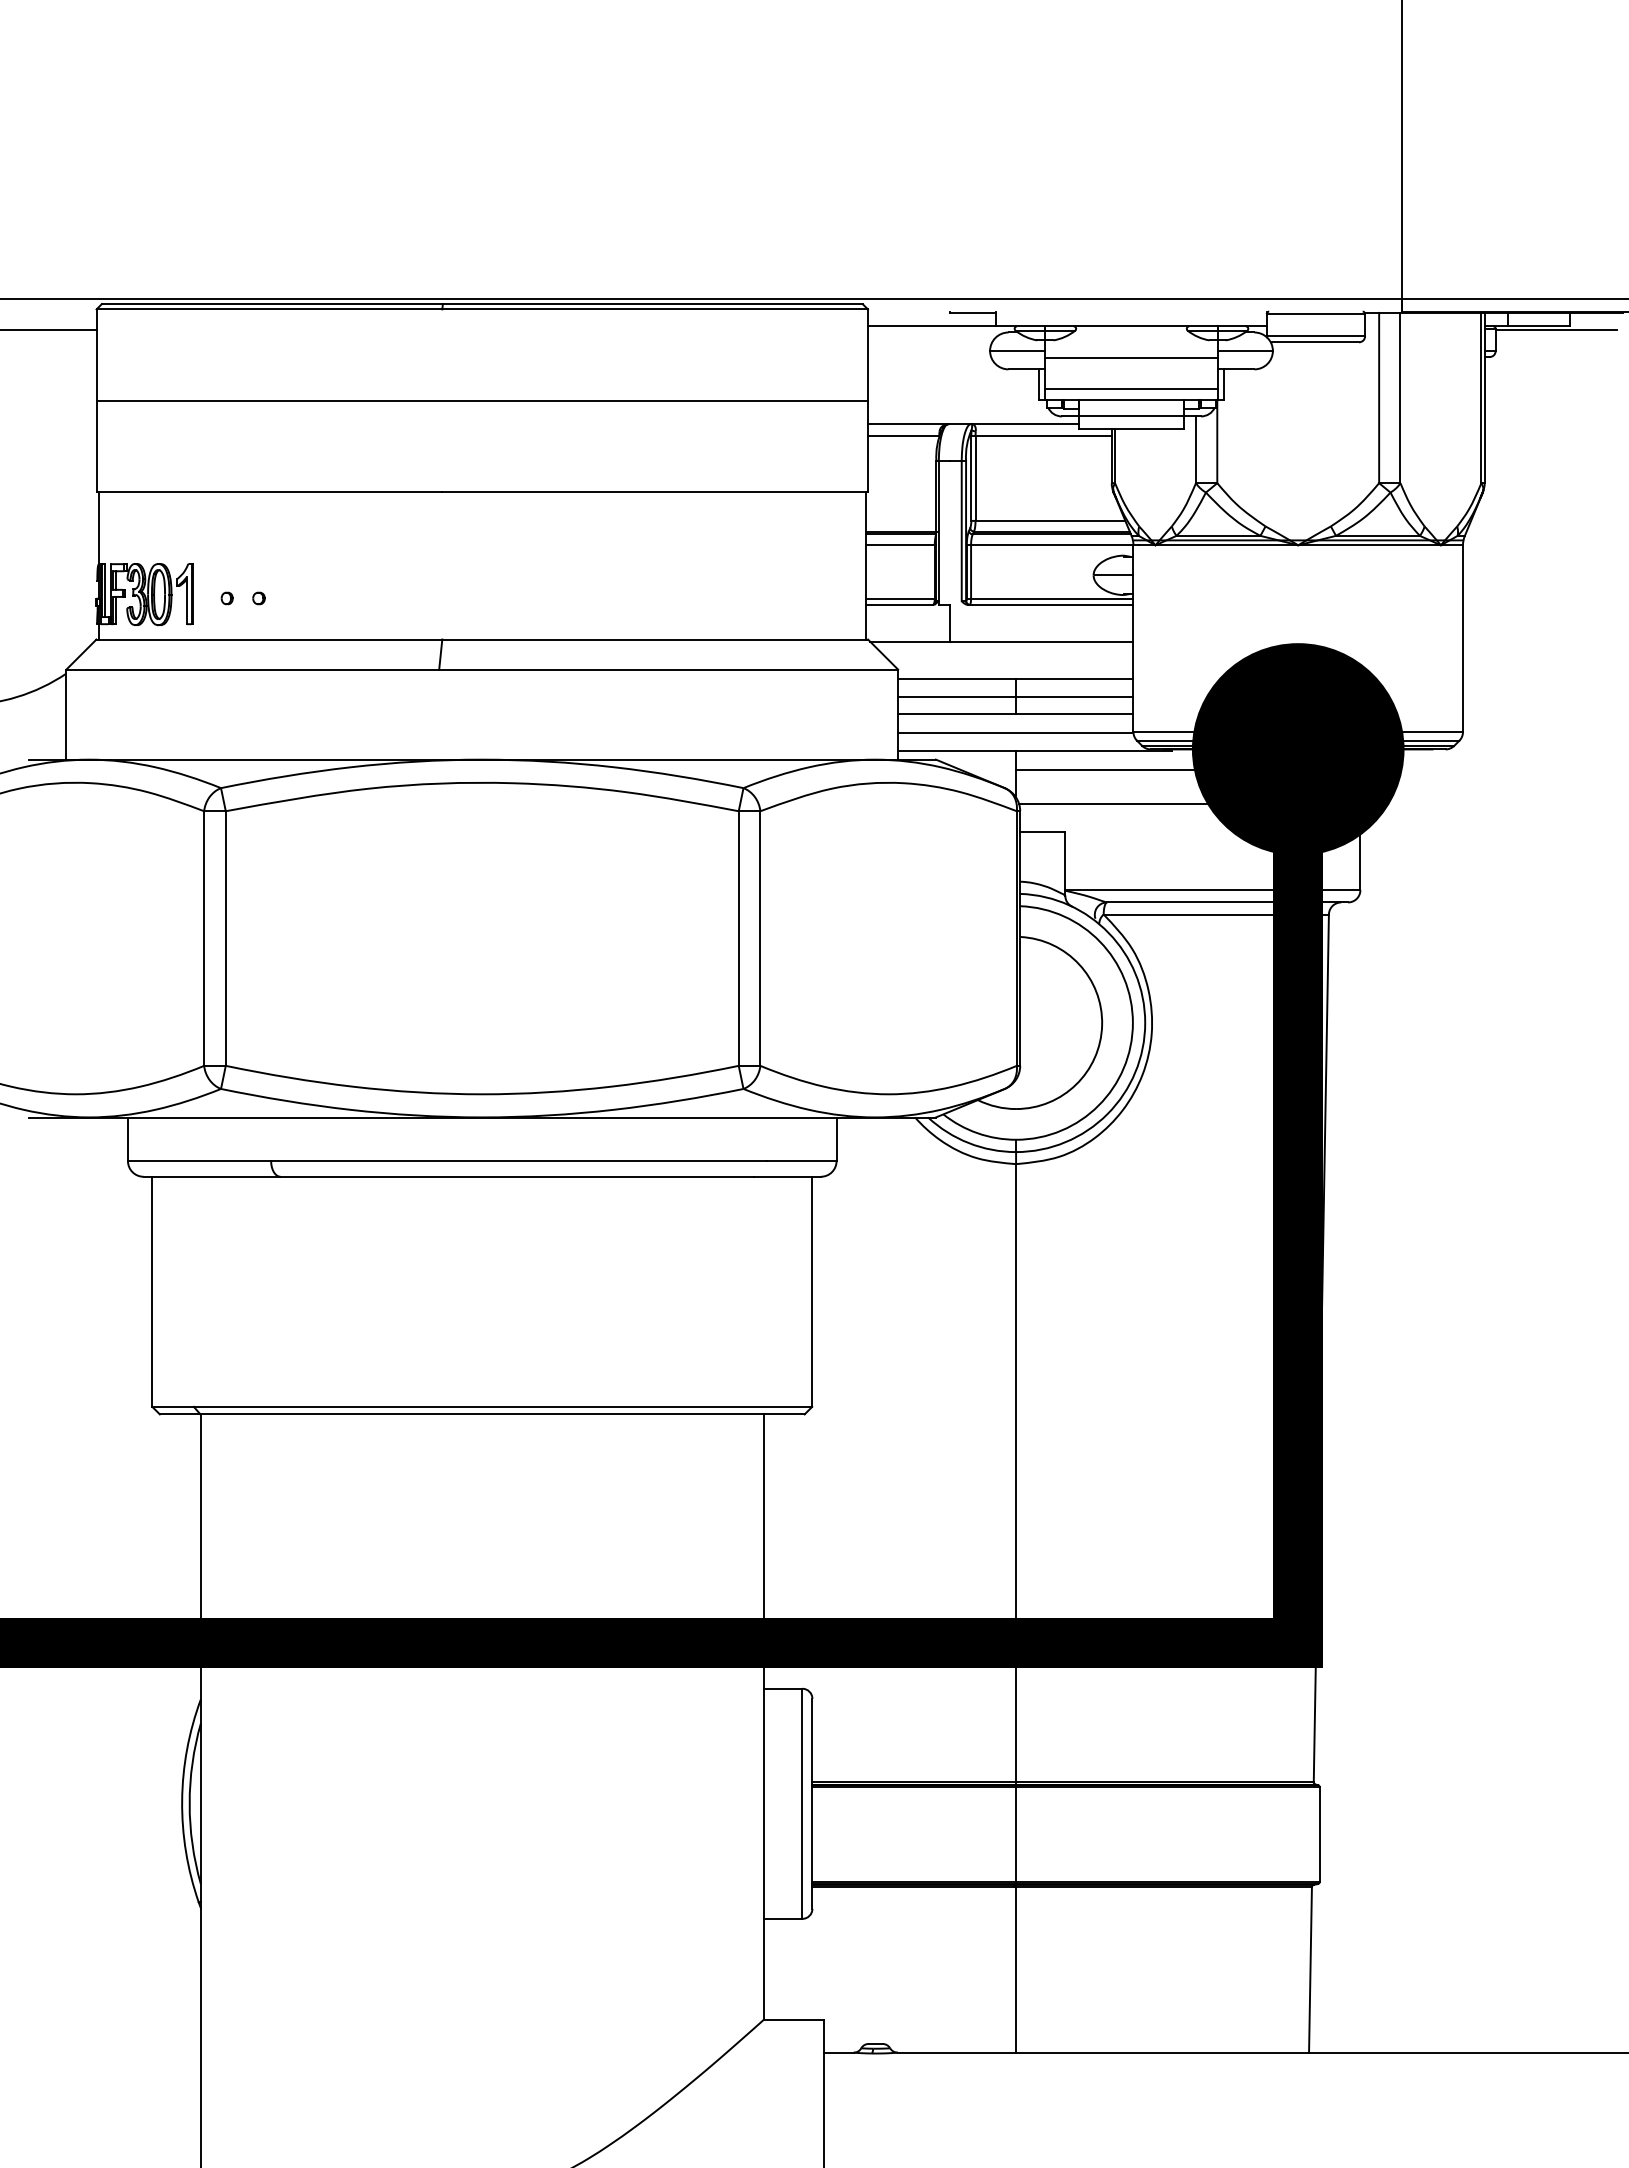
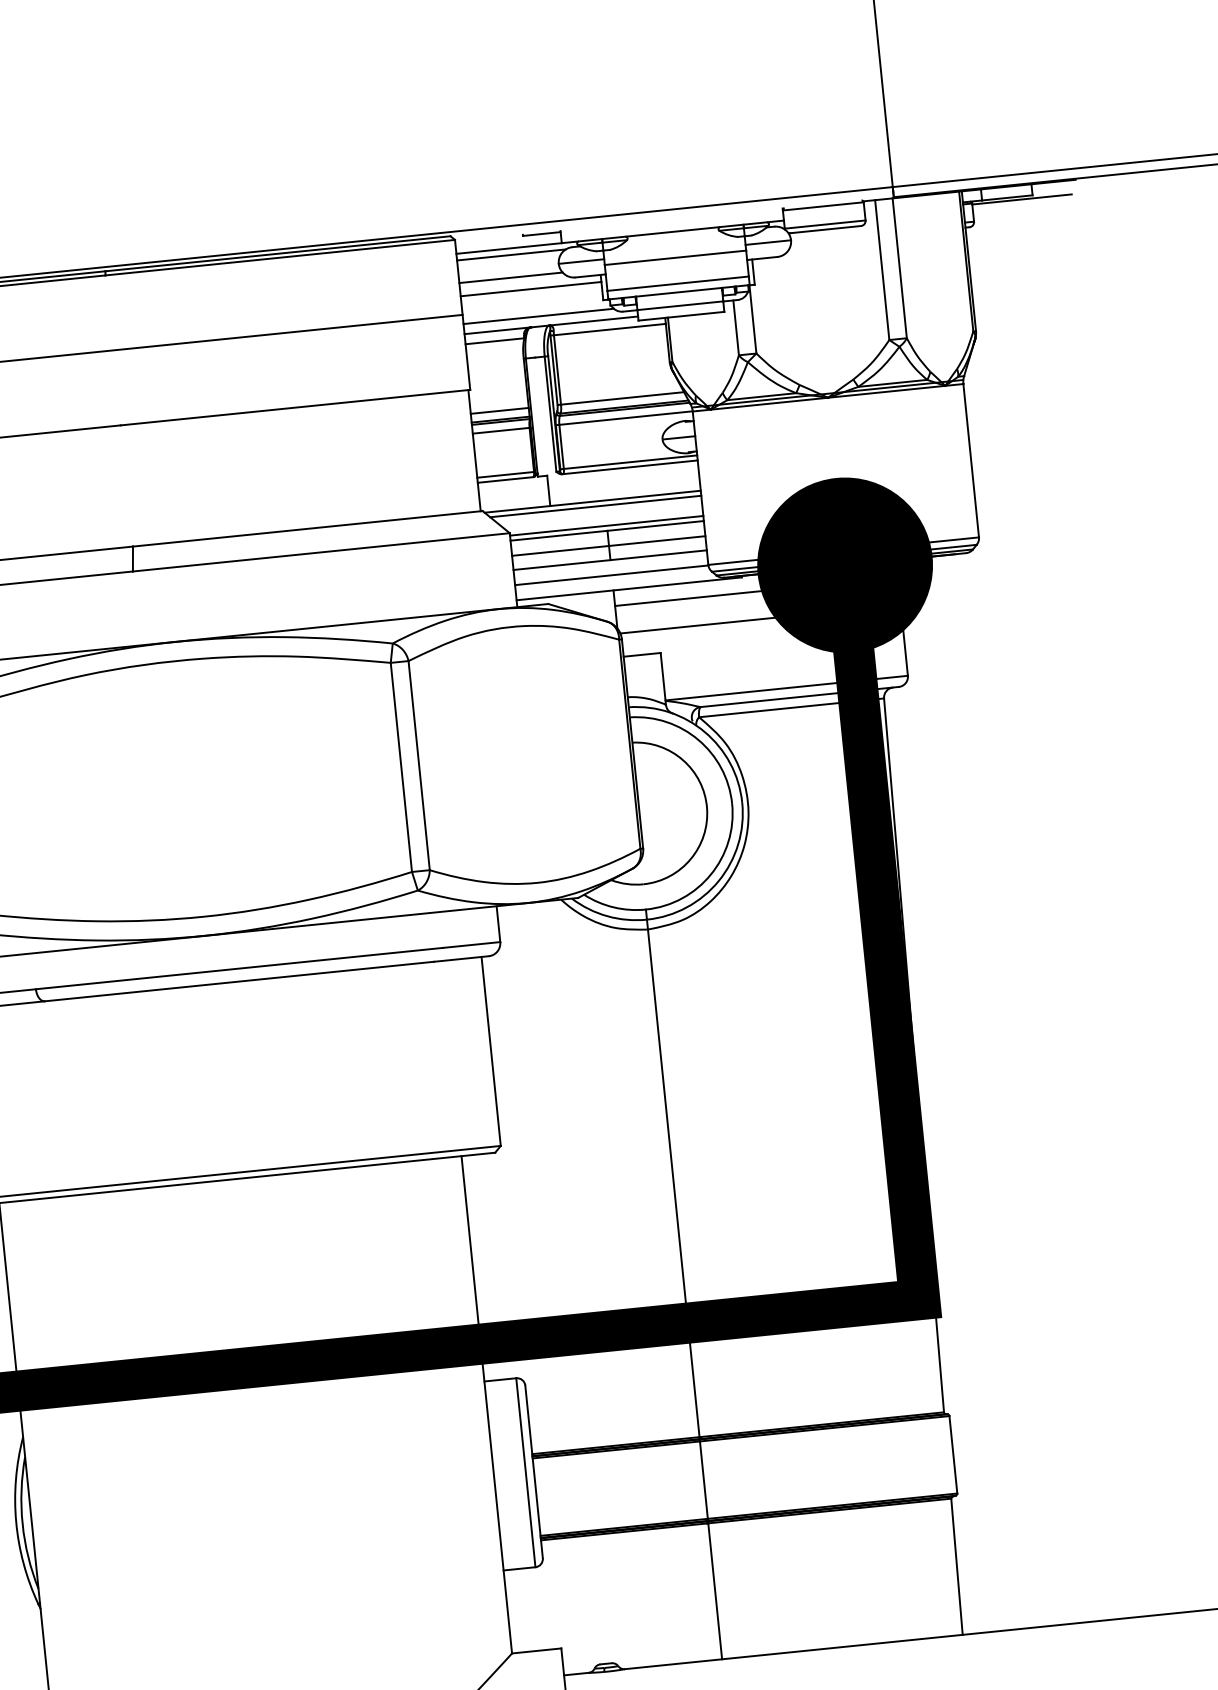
line: (933, 334) -> (510, 255), added
line: (930, 361) -> (510, 277), added
line: (953, 377) -> (530, 288), added
line: (958, 411) -> (537, 316), added
line: (900, 520) -> (499, 410), added
line: (1004, 647) -> (595, 506), added
line: (1015, 672) -> (606, 525), added

